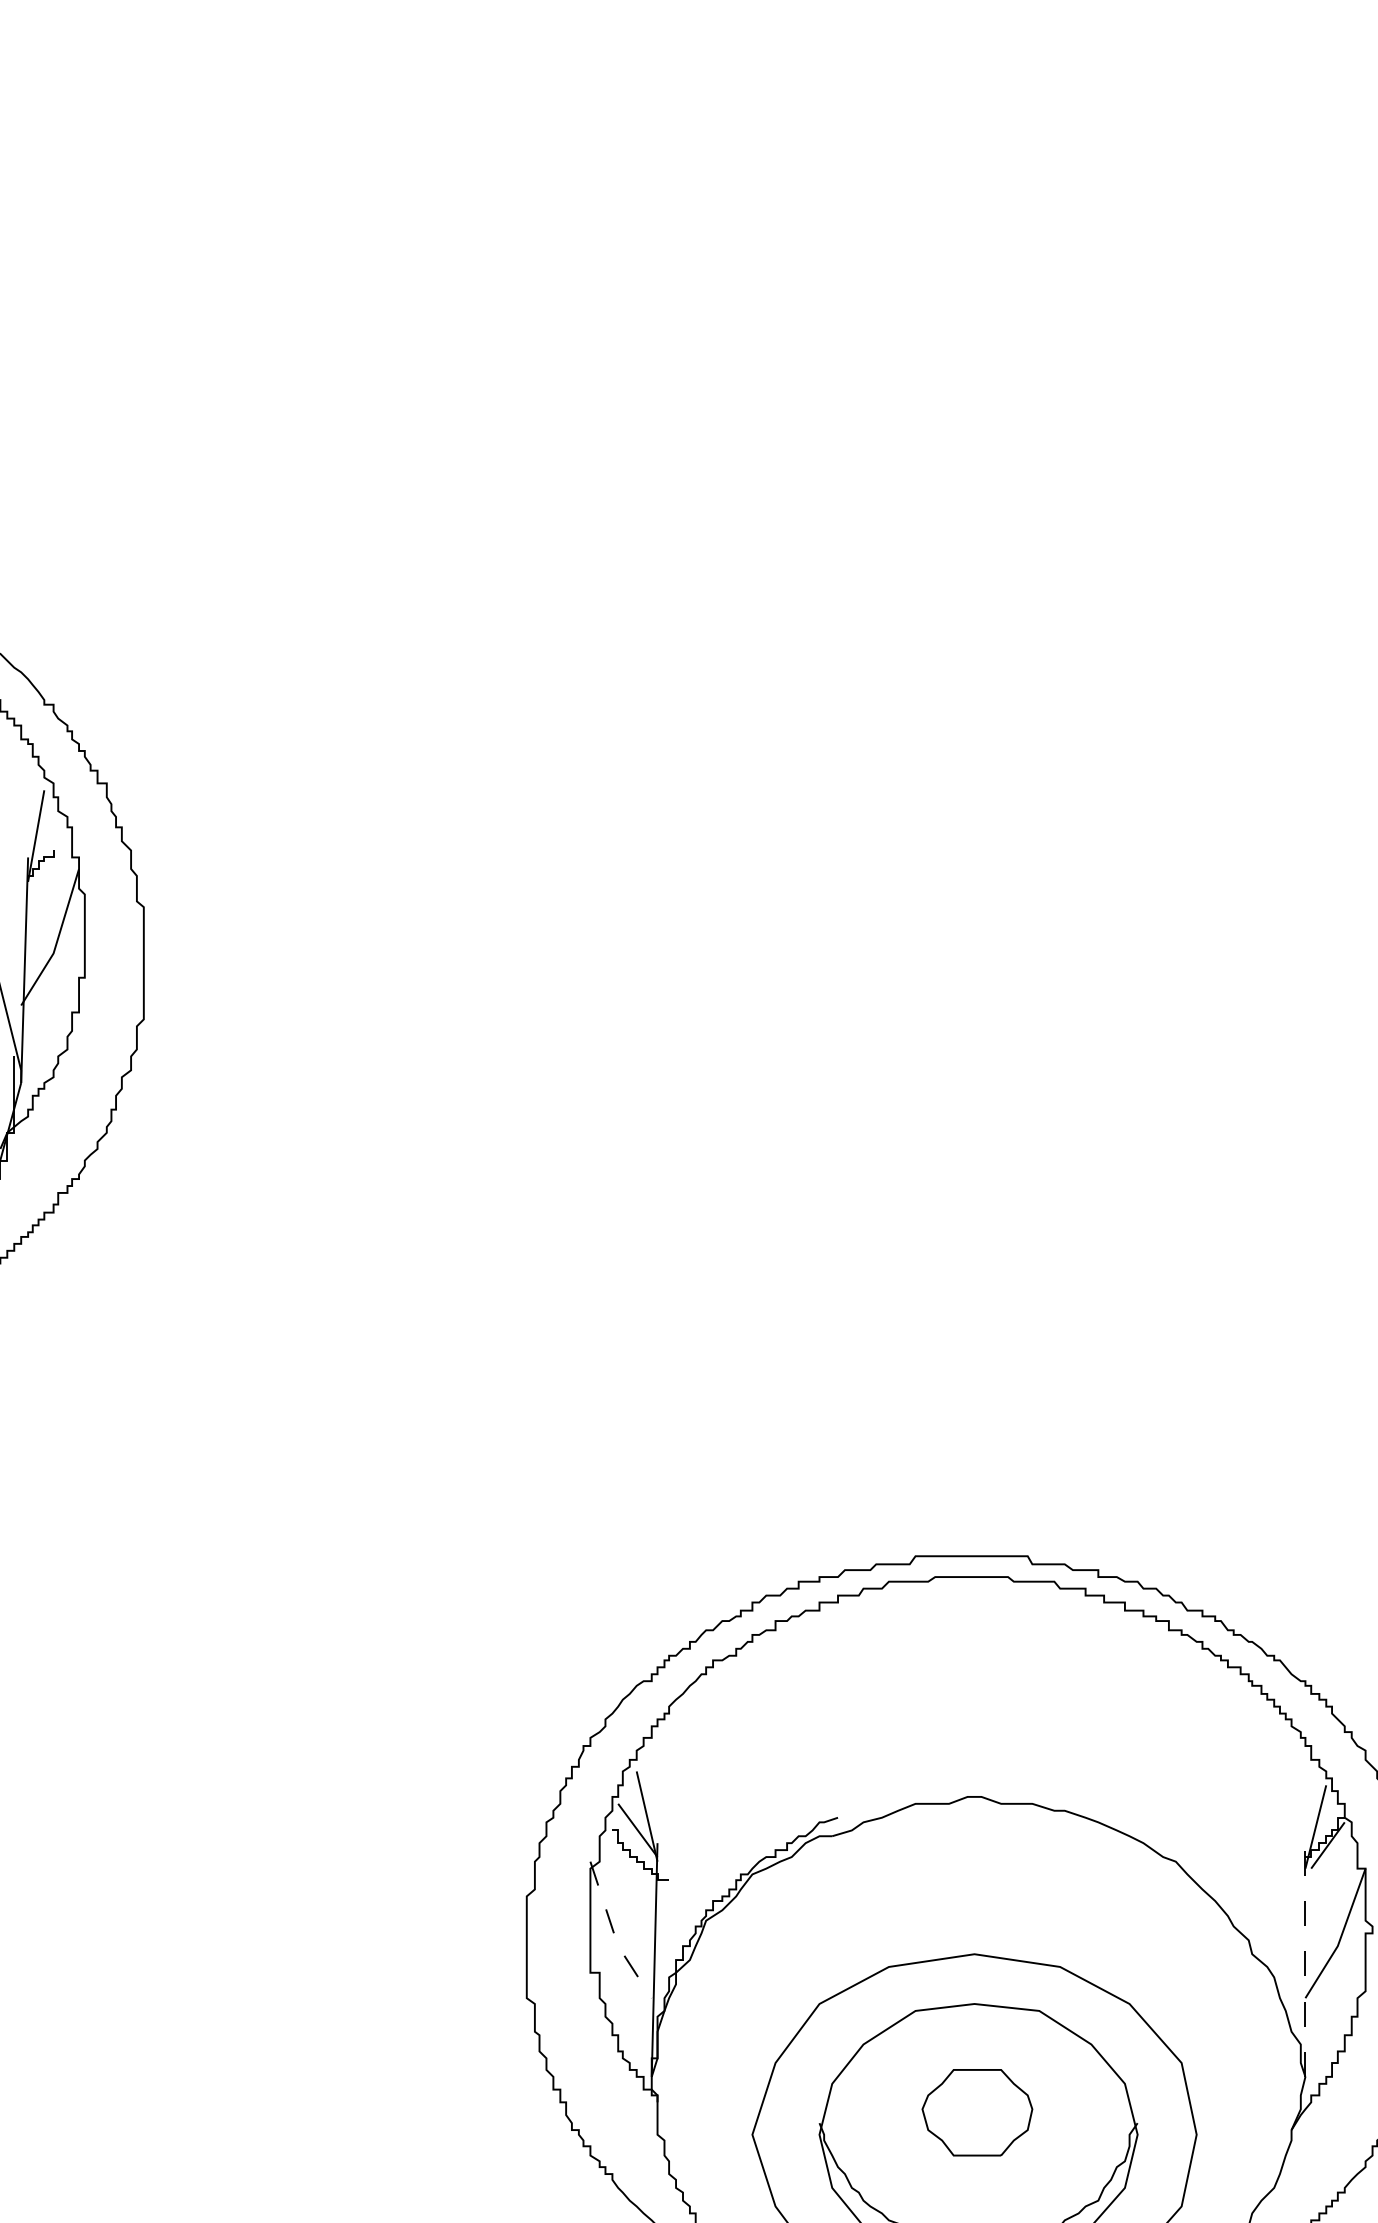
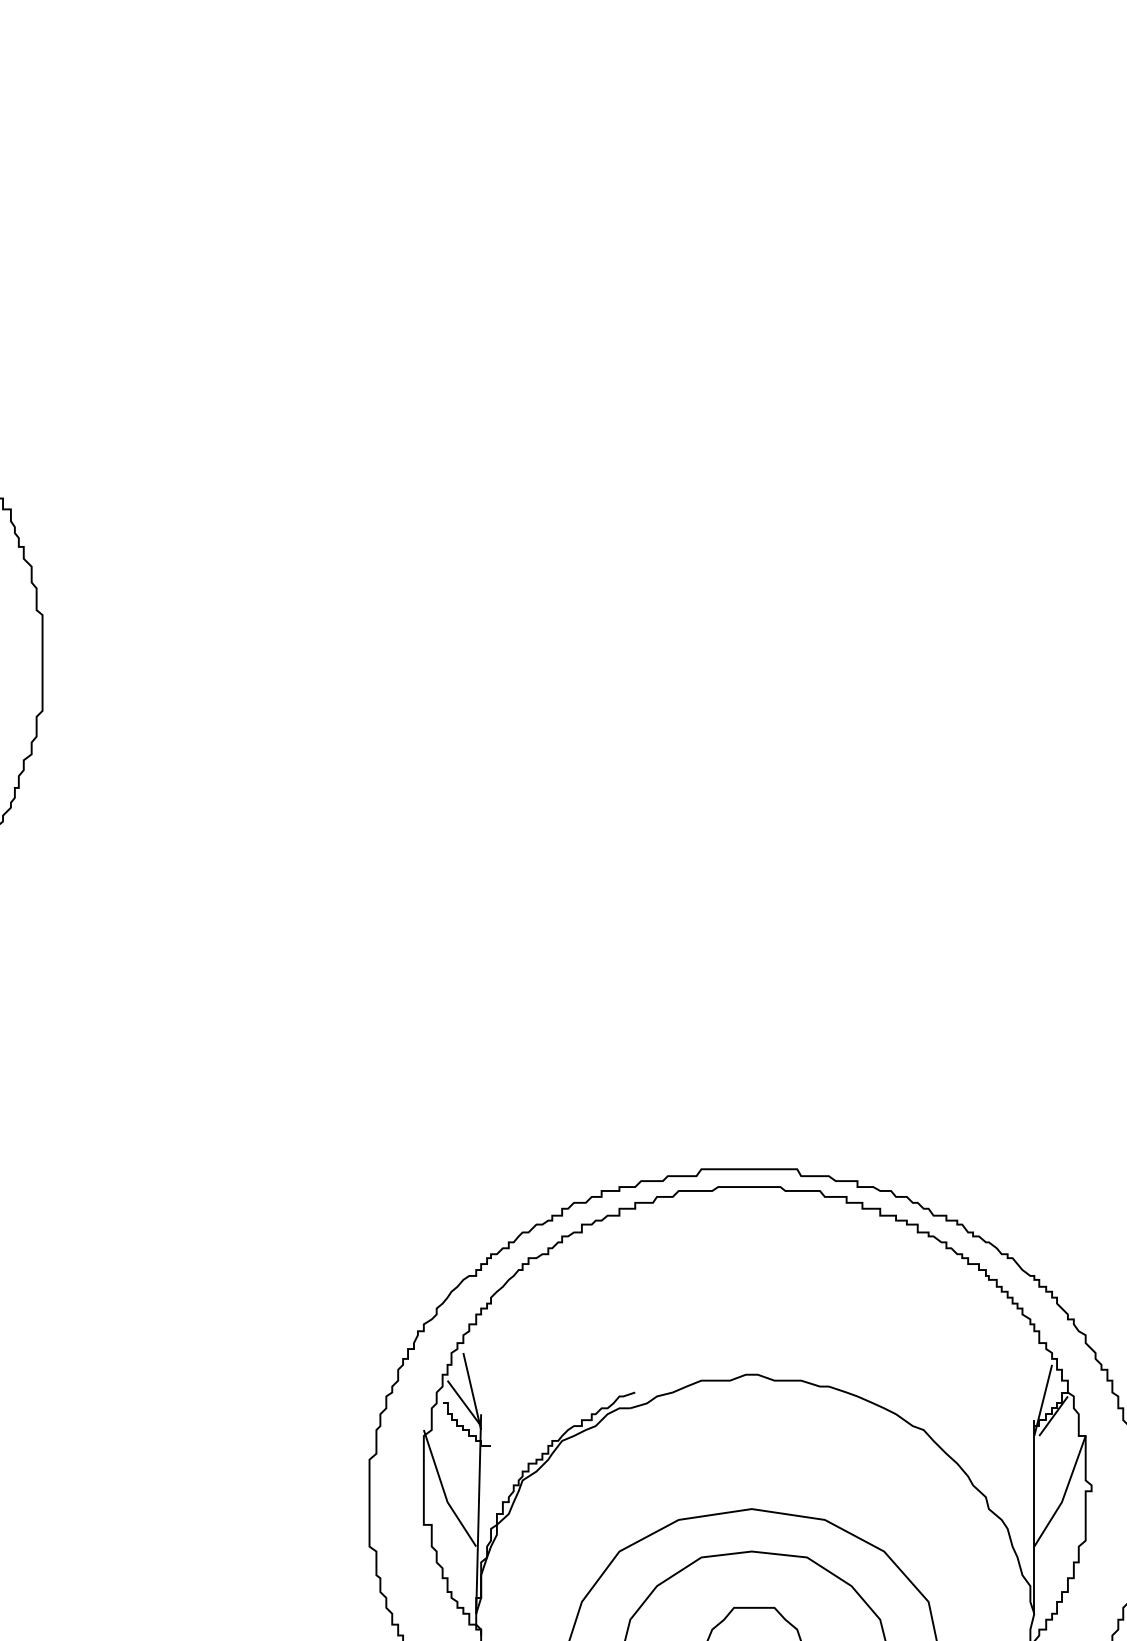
line: (614, 1933) -> (444, 1491), dashed -> solid
line: (1305, 1963) -> (1034, 1516), dashed -> solid

